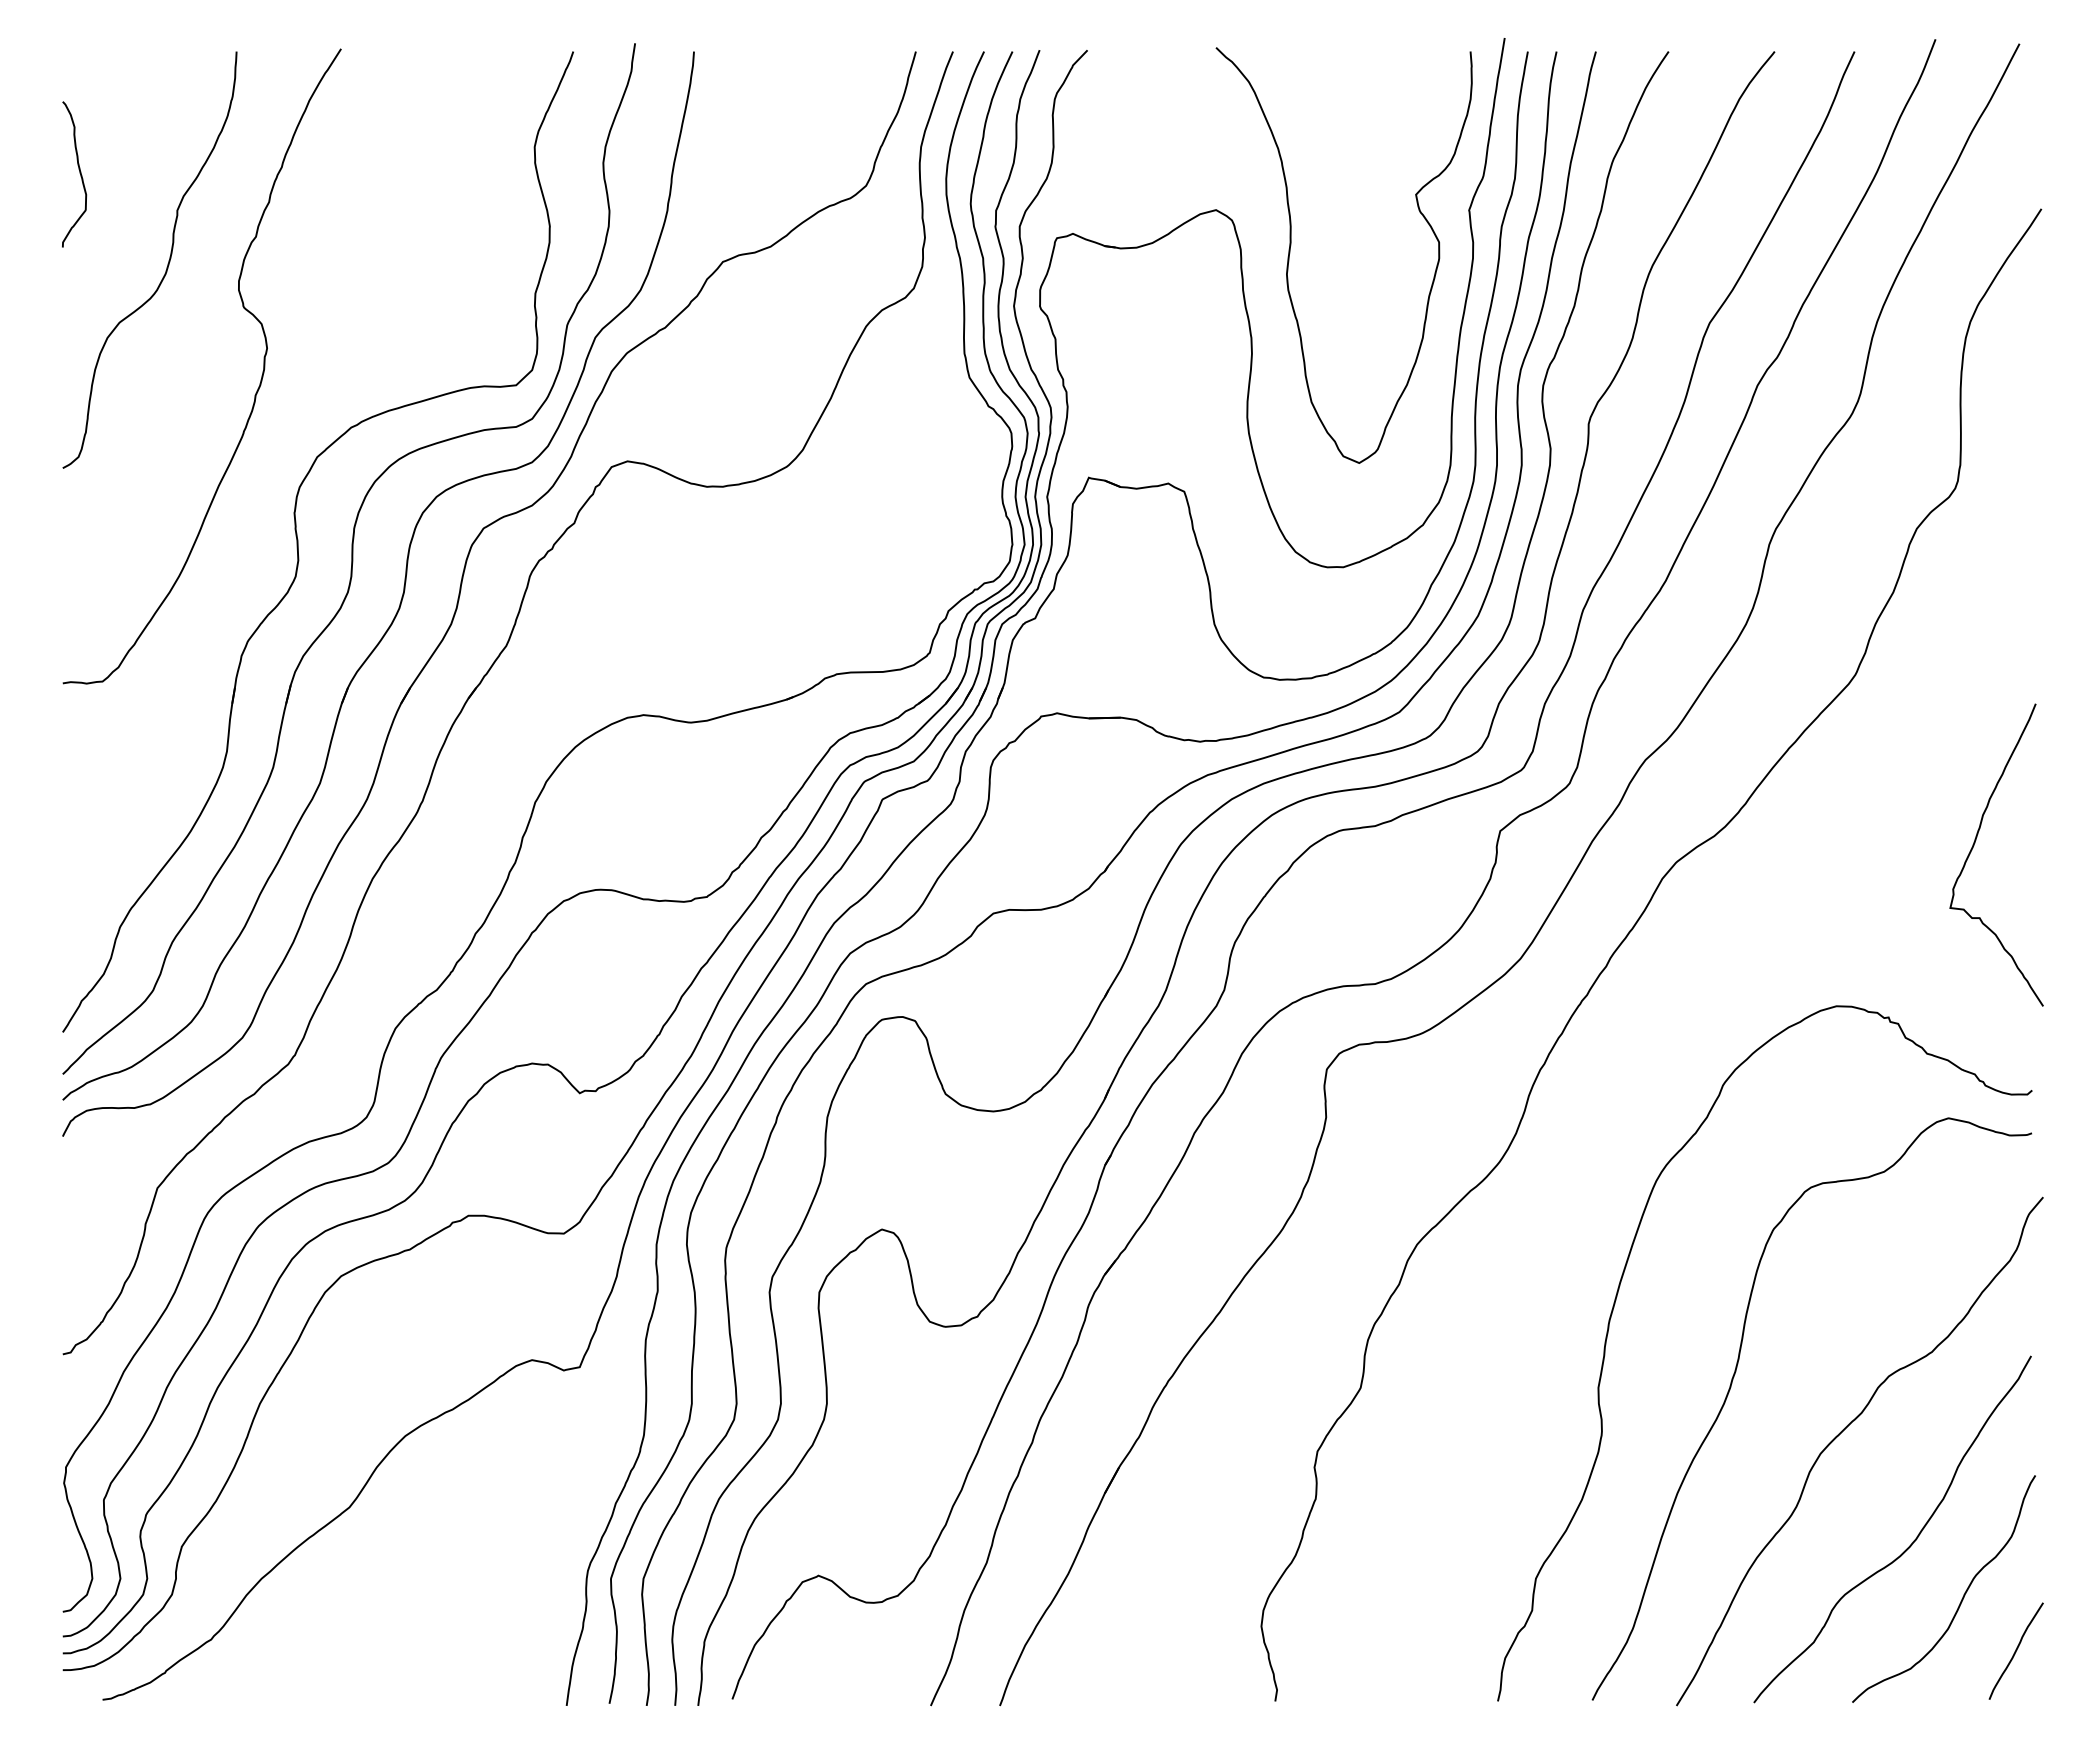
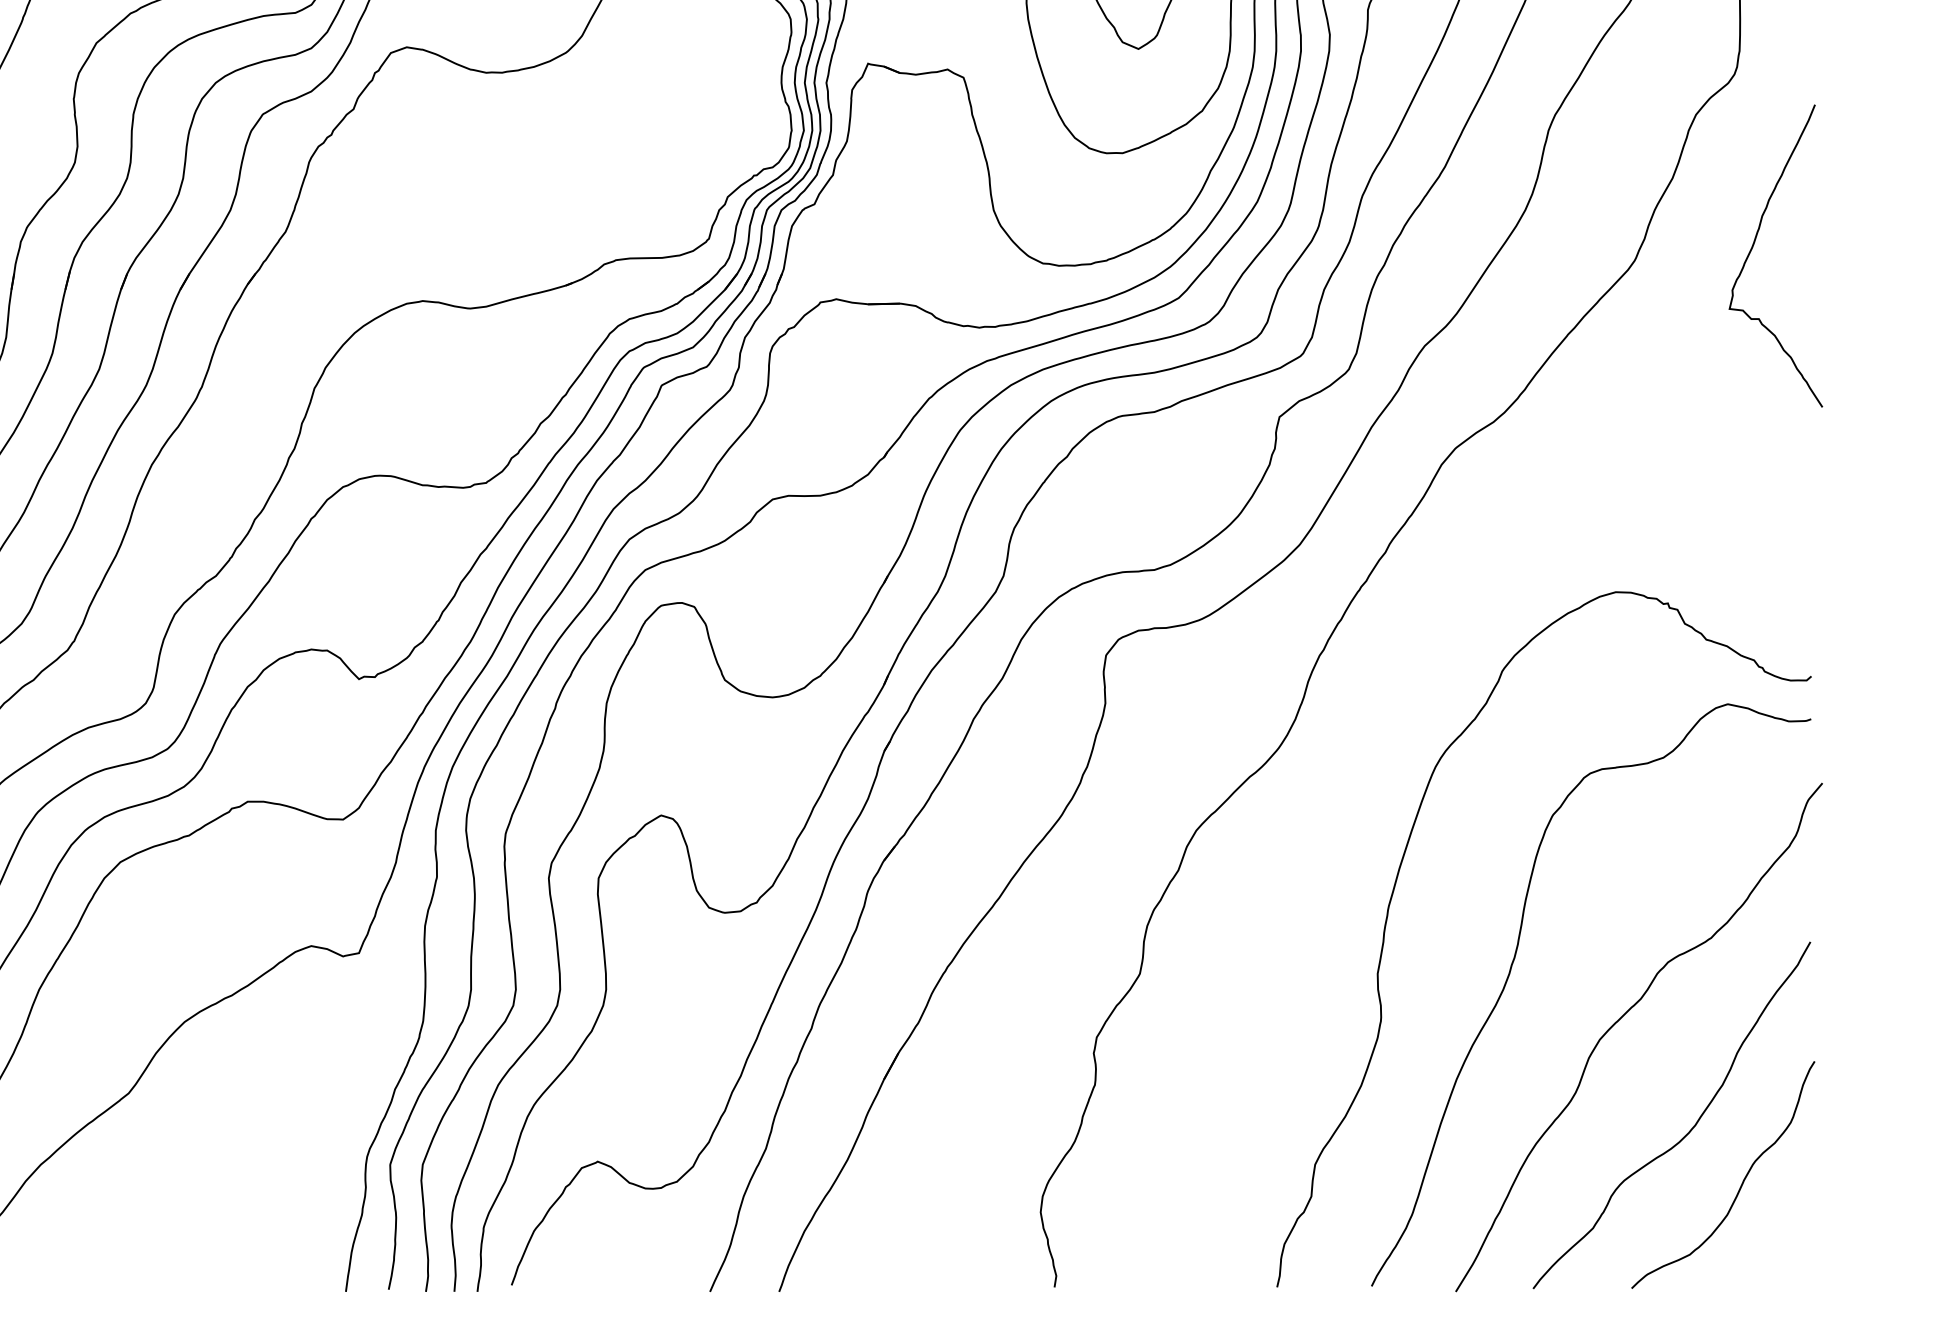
curve: (1975, 843) -> (1754, 244), moved
curve: (2015, 1650) -> (1794, 1236), removed

